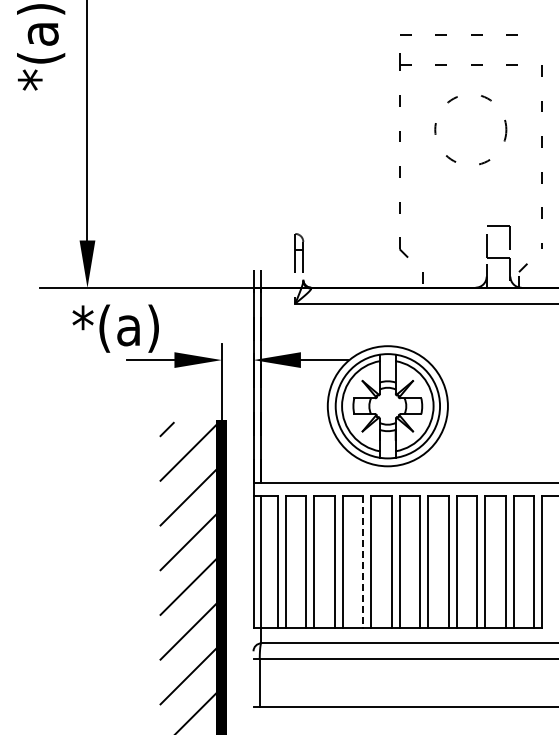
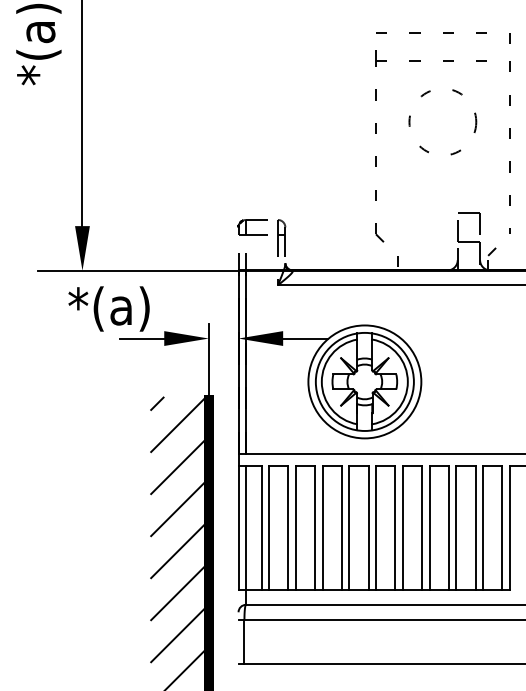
line: (541, 40) -> (509, 38), added
part: (268, 234) -> (252, 220), added
line: (363, 562) -> (341, 528), dashed -> solid

